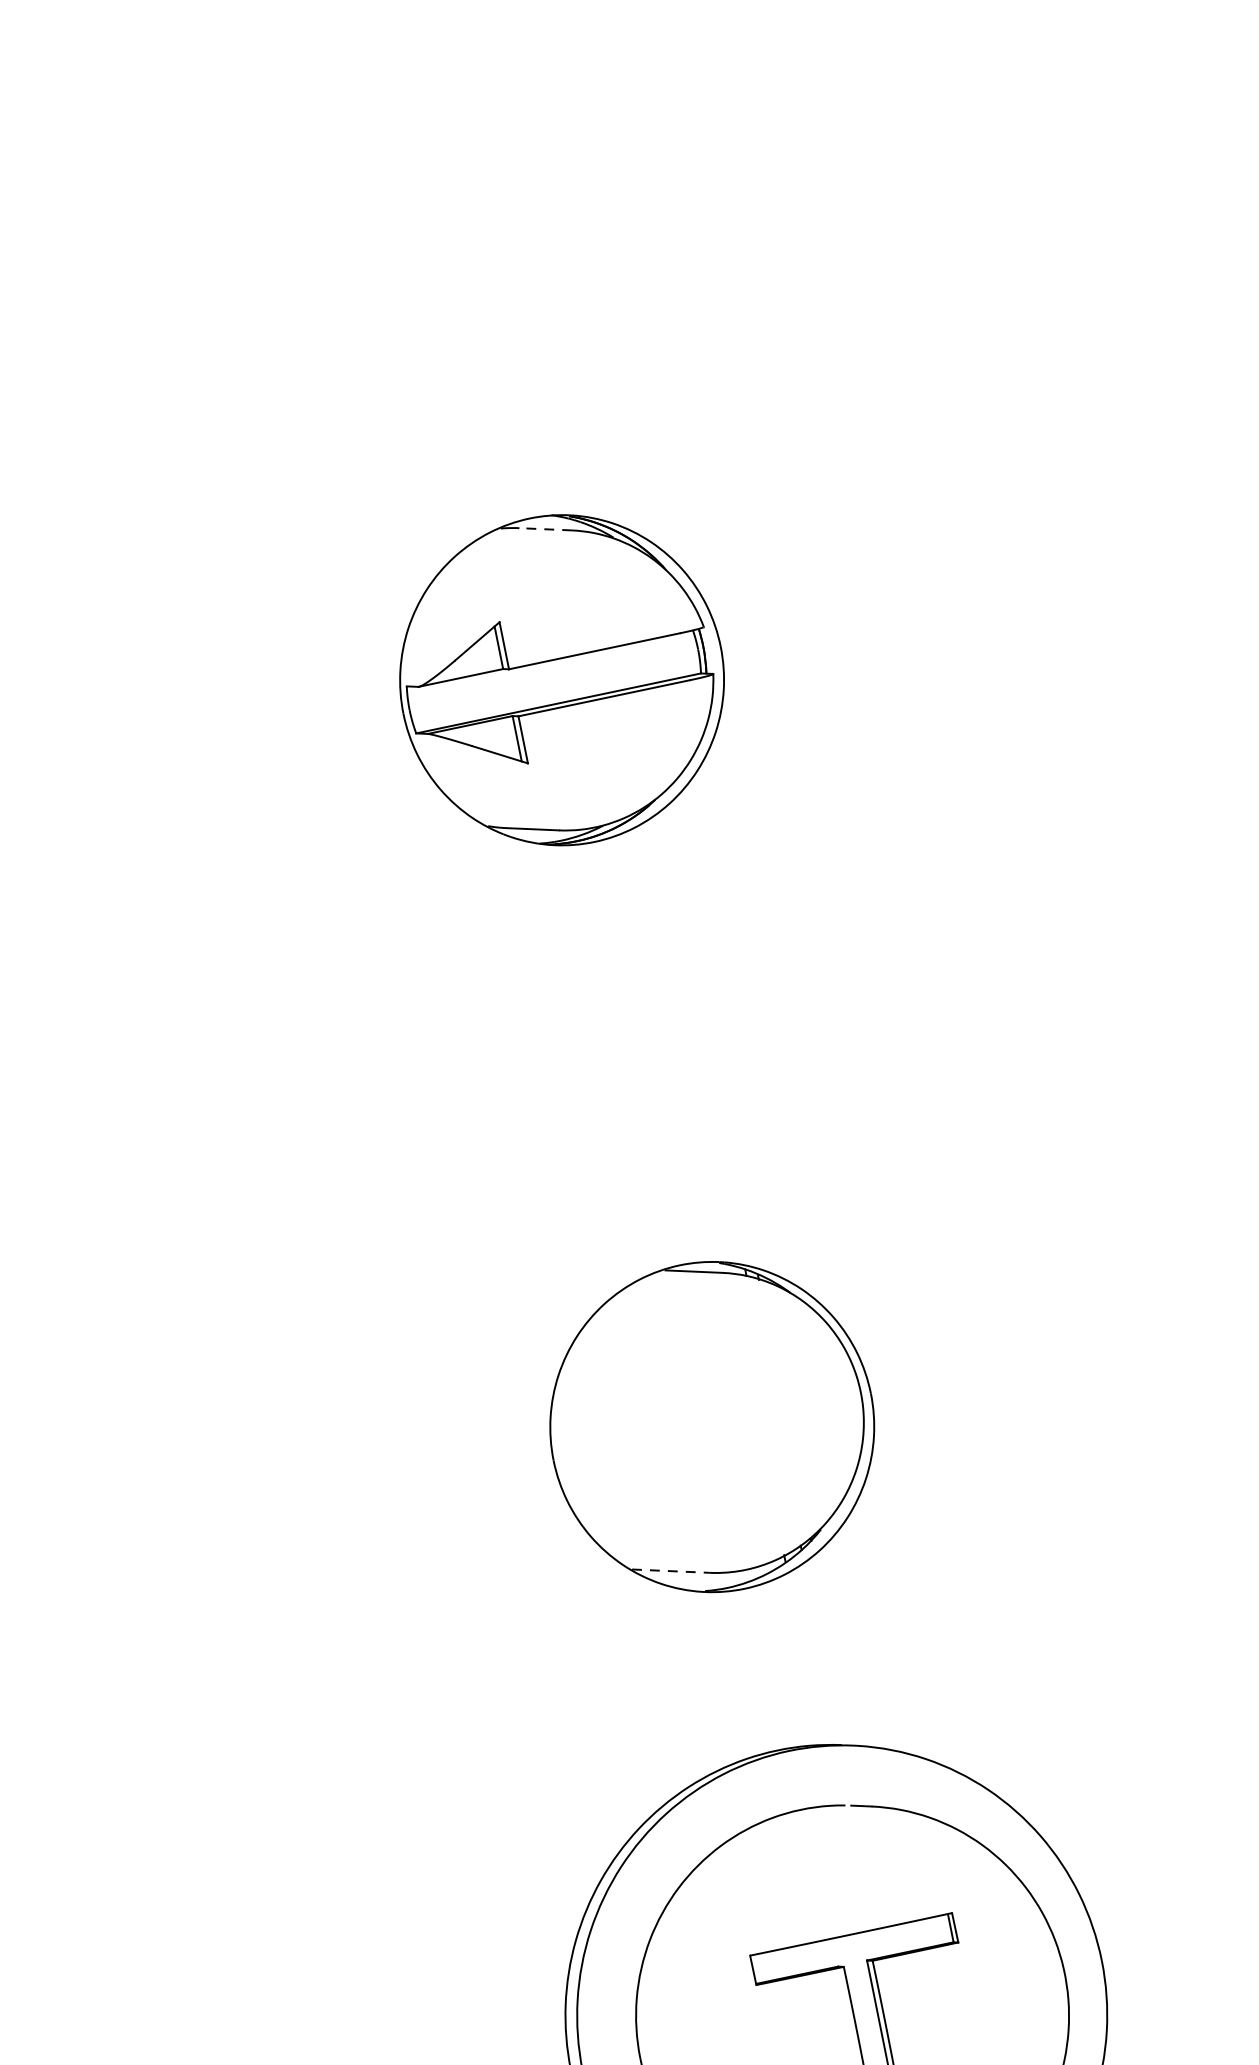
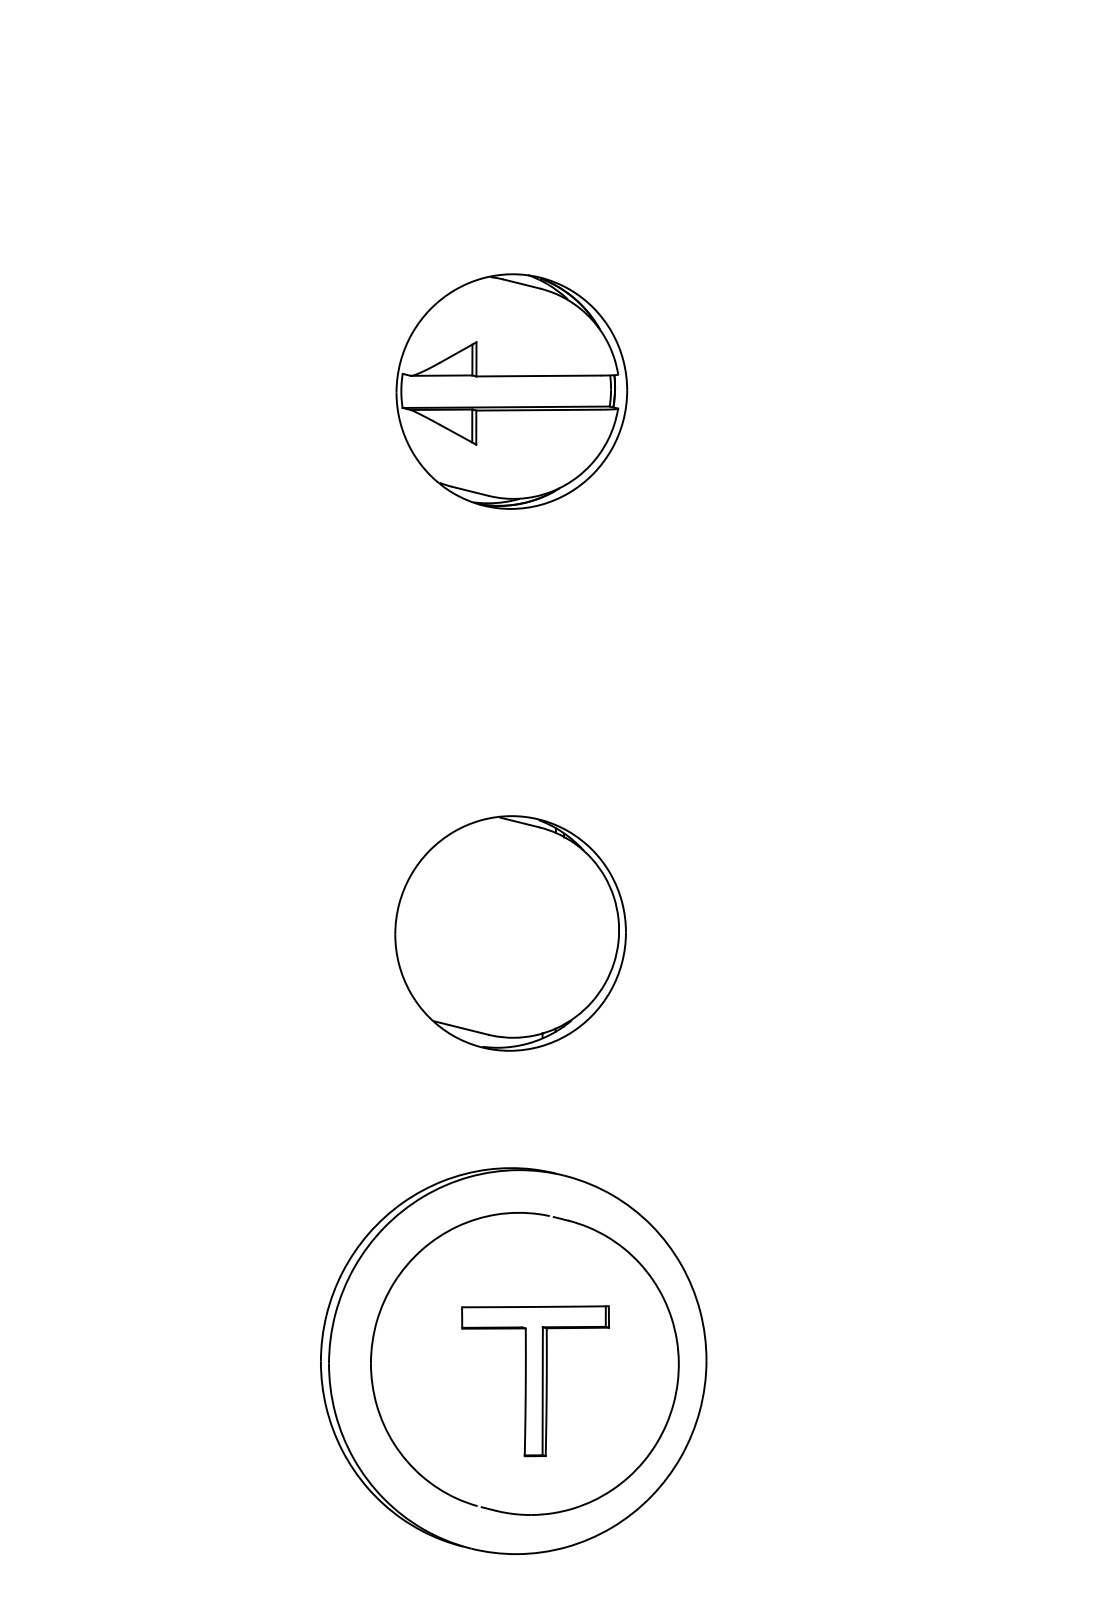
line: (545, 530) -> (521, 284), dashed -> solid
line: (671, 1571) -> (461, 1028), dashed -> solid

